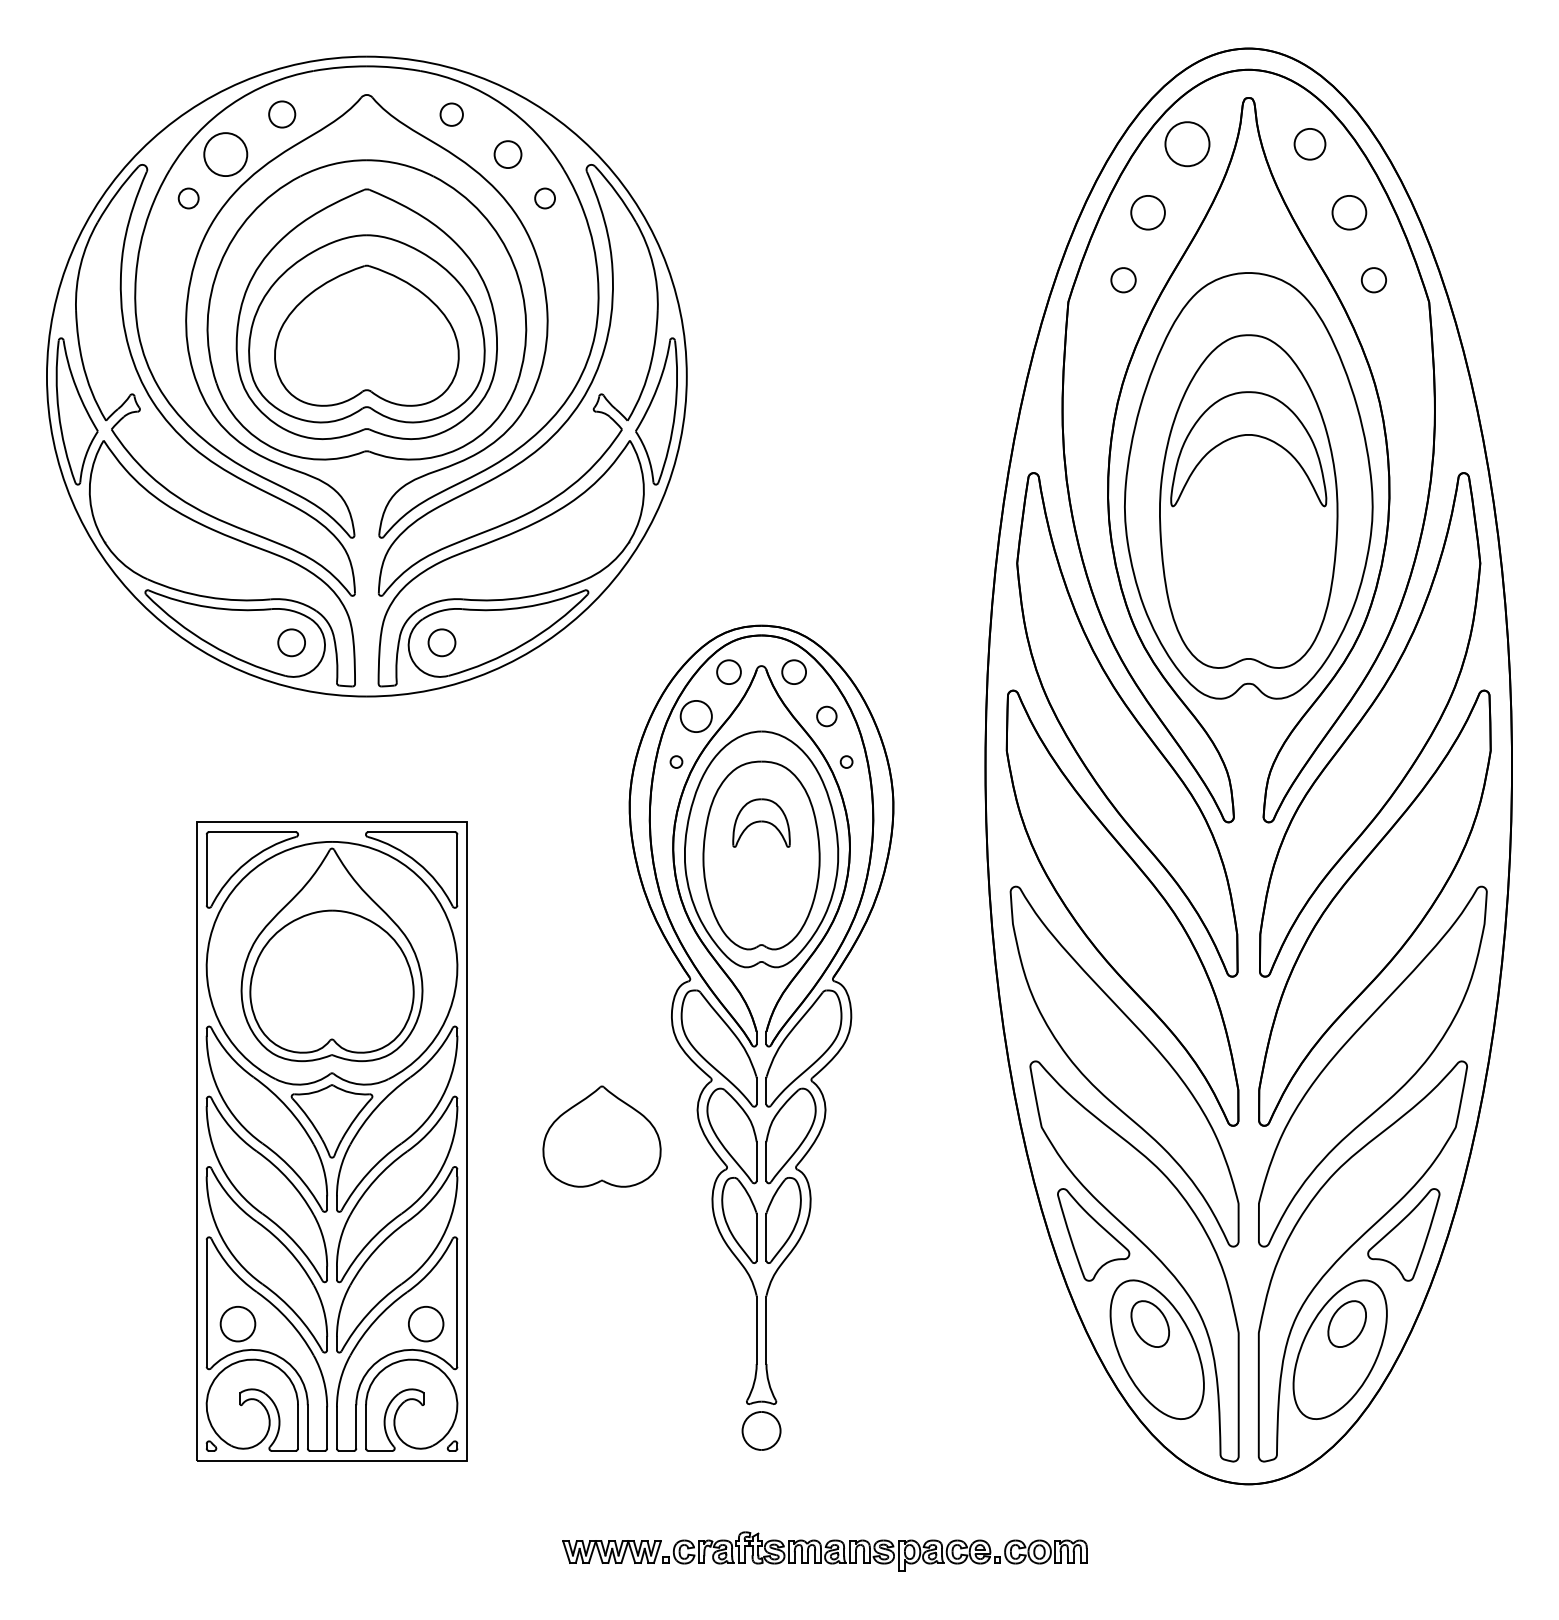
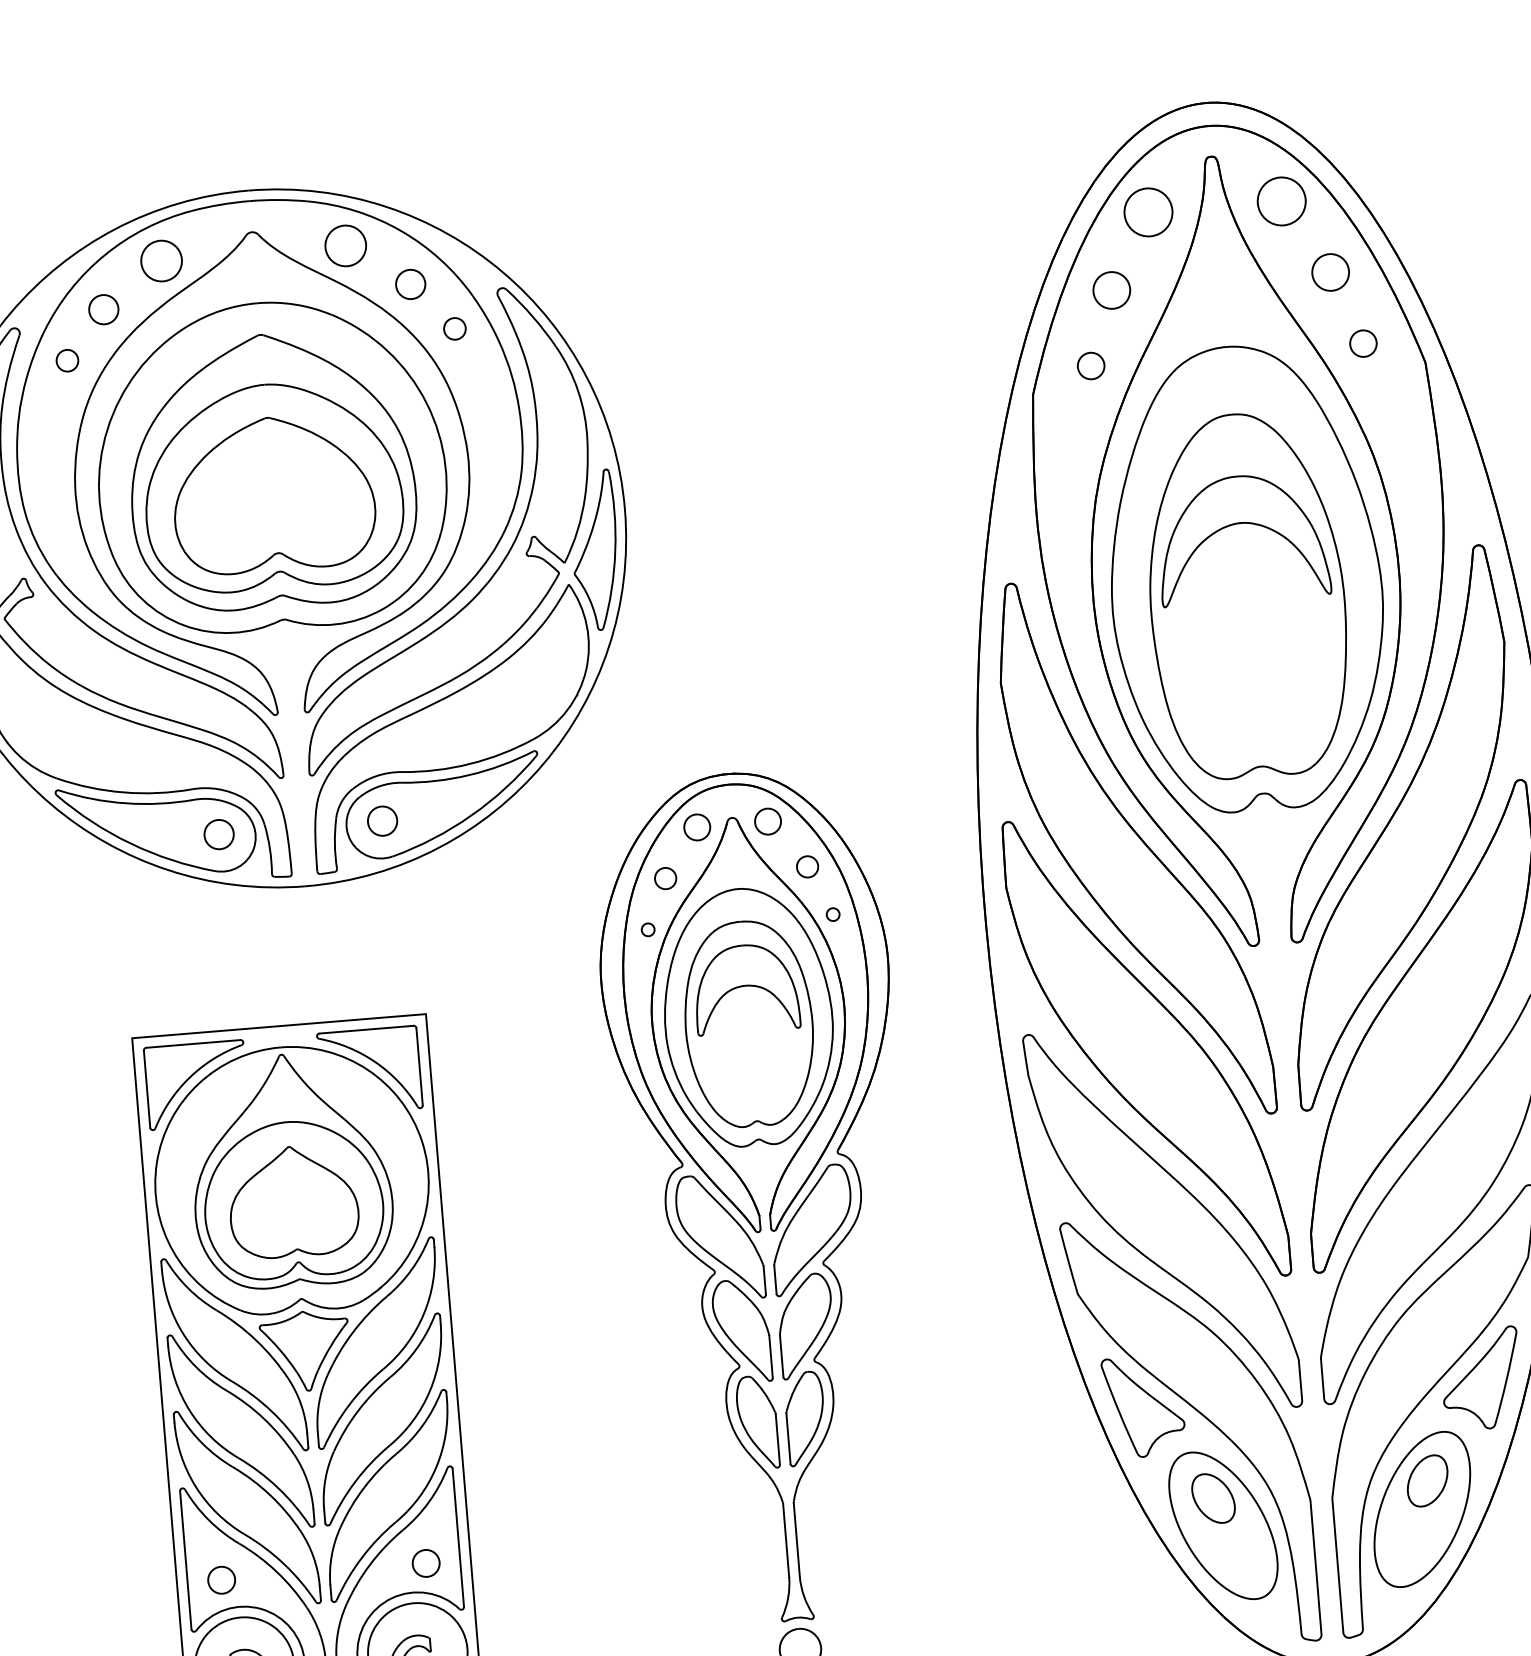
circle: (281, 114) -> (160, 261), size x1.43
circle: (451, 114) -> (345, 245), size x1.67
part: (1309, 144) -> (1281, 201), size x1.43
circle: (225, 154) -> (103, 309), size x0.62
circle: (696, 716) -> (665, 878), size x0.62
part: (761, 822) -> (746, 987), size x1.67
part: (601, 1136) -> (292, 1201), moved
circle: (237, 1324) -> (221, 1580), size x0.71
circle: (425, 1324) -> (425, 1563), size x0.71

